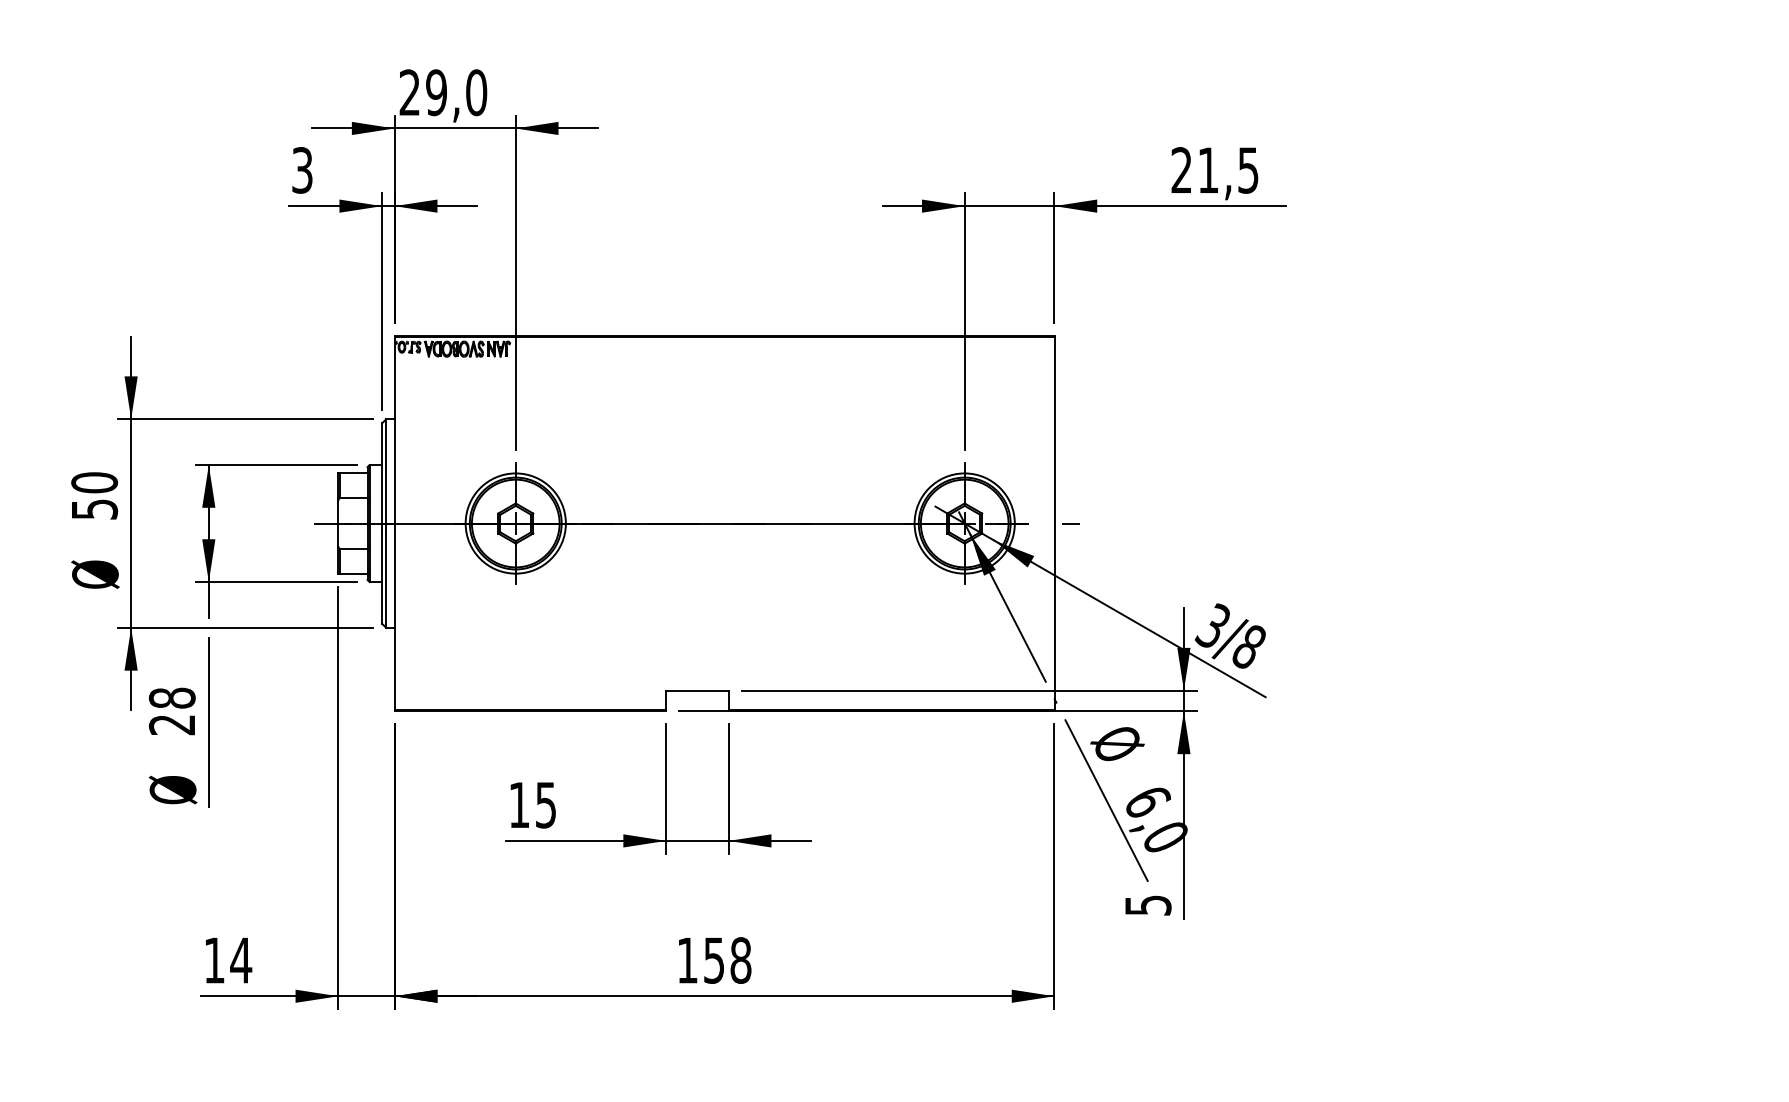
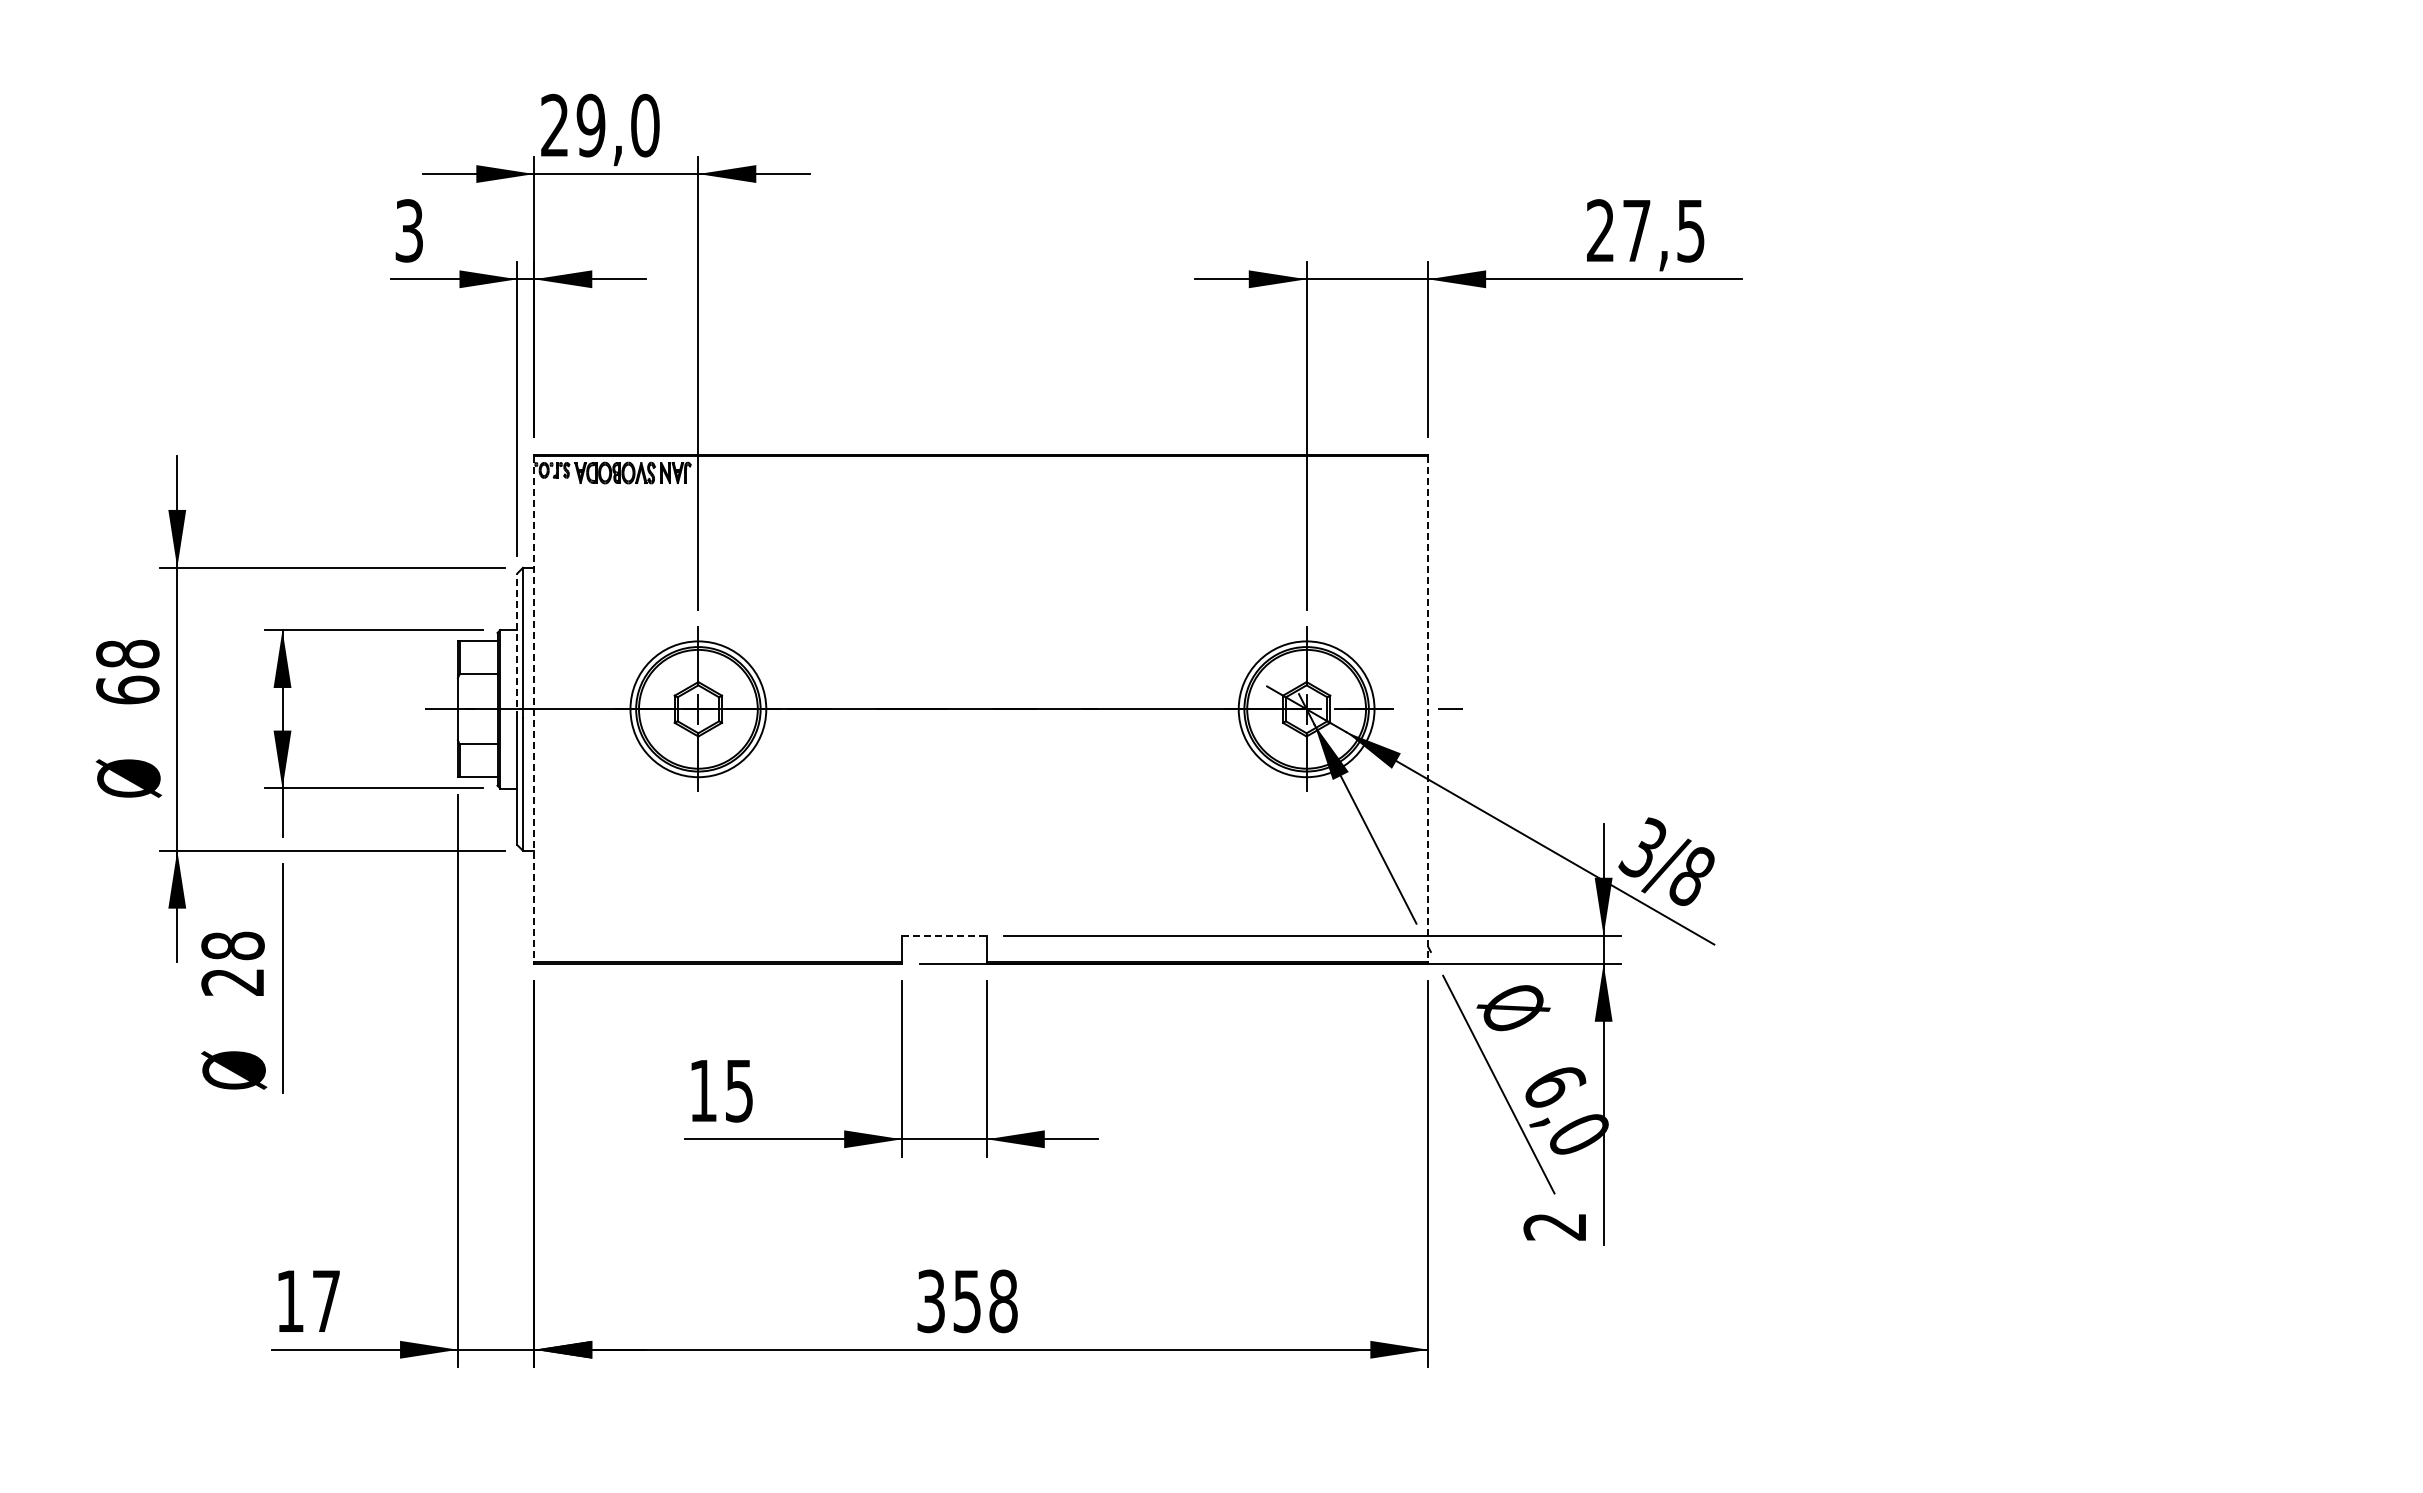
text: (1208, 170) -> (1636, 230), 21,5 -> 27,5
line: (382, 476) -> (517, 645), solid -> dashed
text: (94, 495) -> (127, 671), 50 -> 68
line: (394, 523) -> (534, 709), solid -> dashed
line: (1054, 523) -> (1428, 709), solid -> dashed
line: (698, 690) -> (945, 935), solid -> dashed
text: (1148, 905) -> (1555, 1226), 5 -> 2
text: (241, 959) -> (326, 1300), 14 -> 17
text: (687, 960) -> (930, 1301), 158 -> 358

